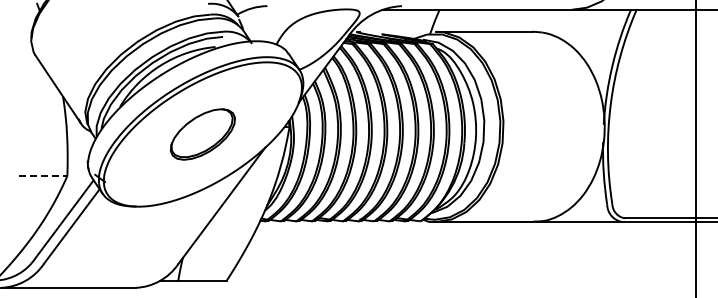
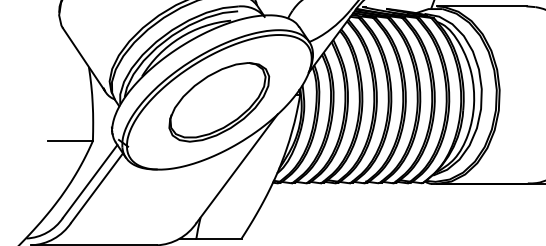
part: (202, 134) -> (218, 102), size x1.67
line: (43, 176) -> (70, 141), dashed -> solid

